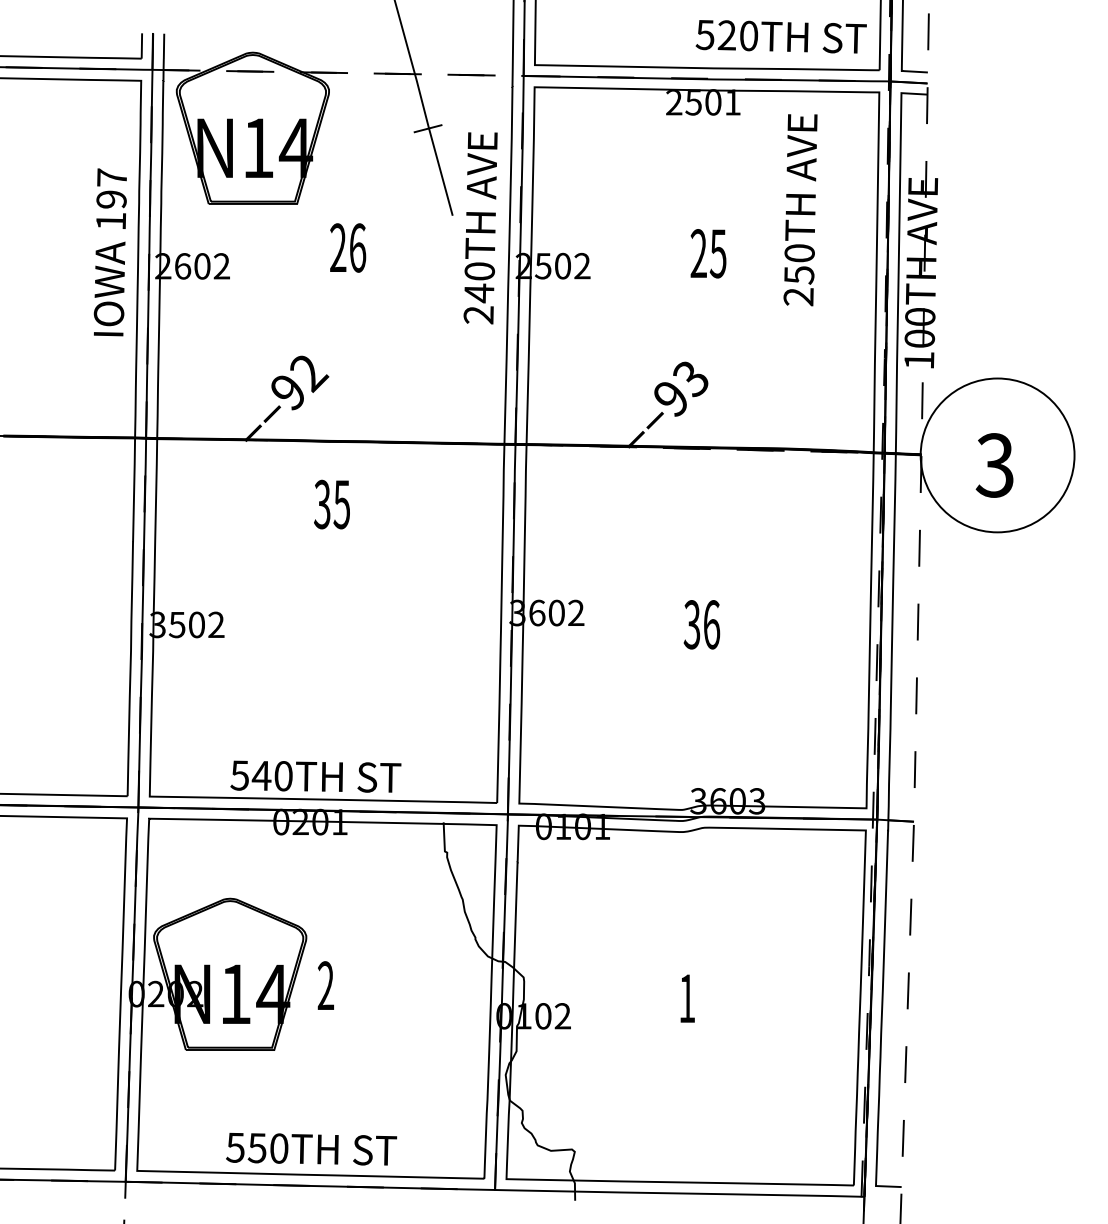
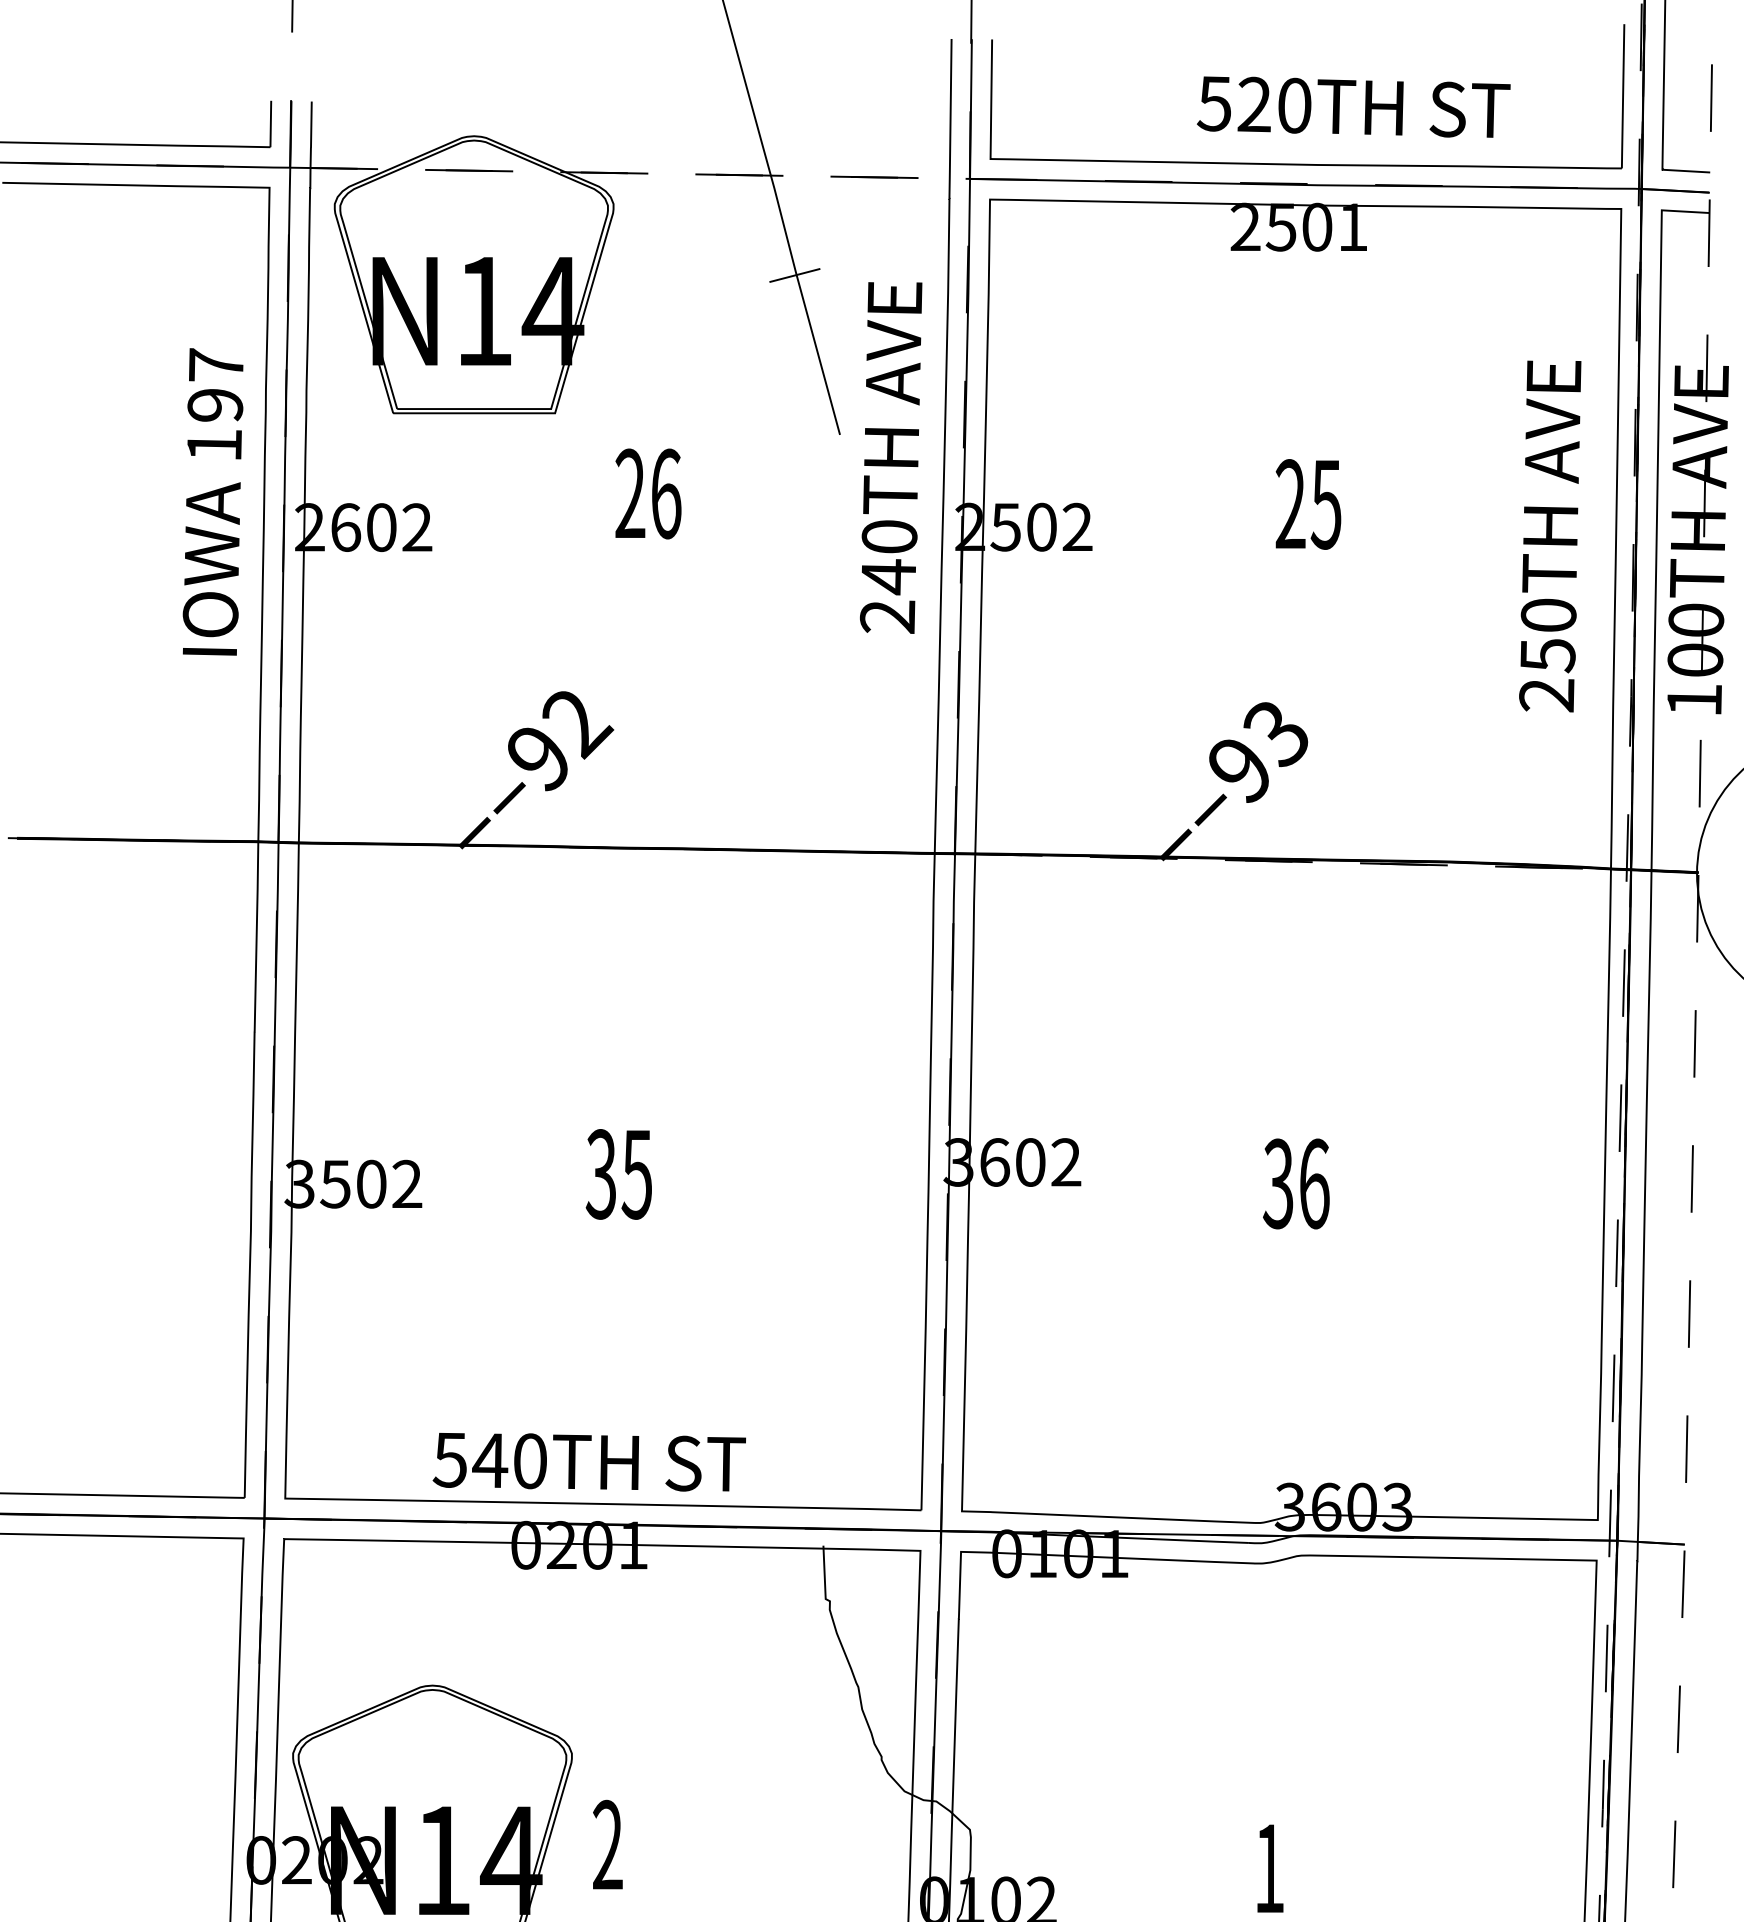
text: (780, 36) -> (1352, 106), moved
text: (800, 210) -> (1550, 536), moved
text: (331, 504) -> (618, 1174), moved

